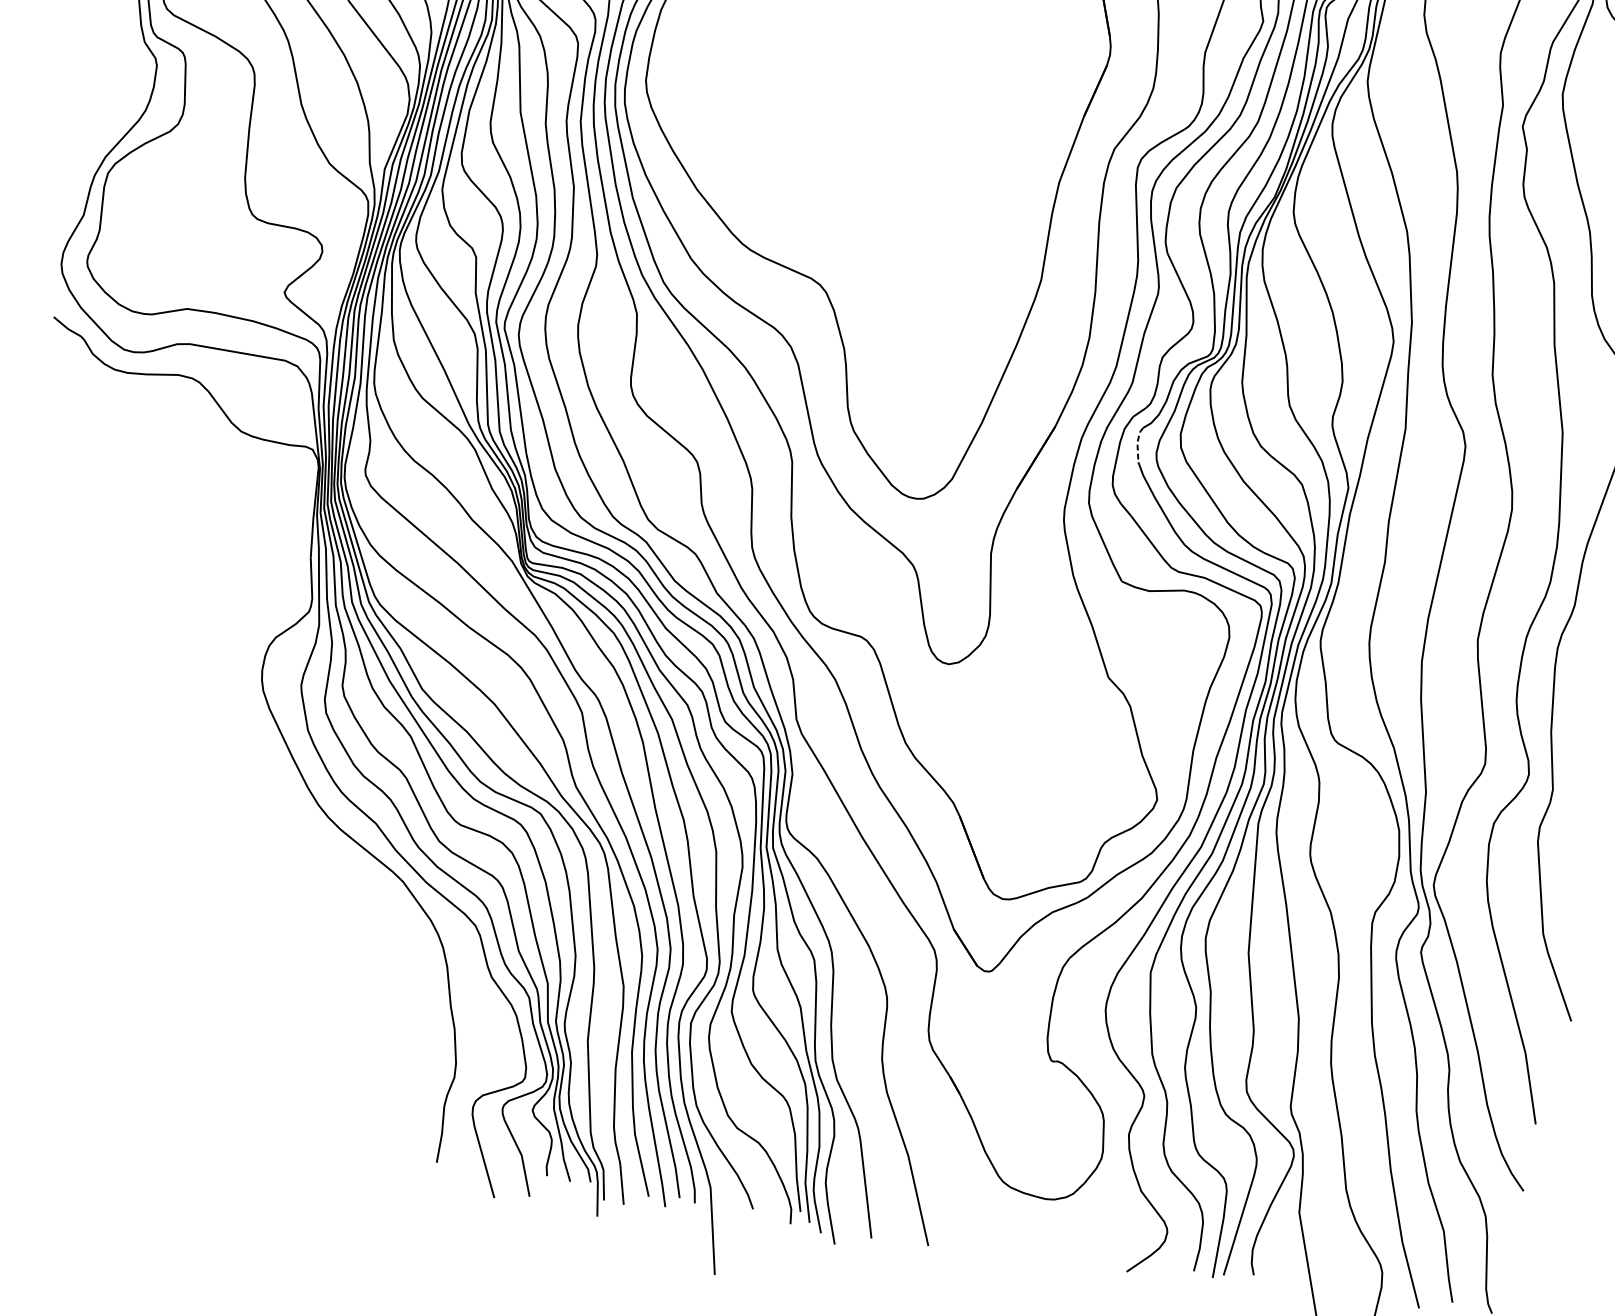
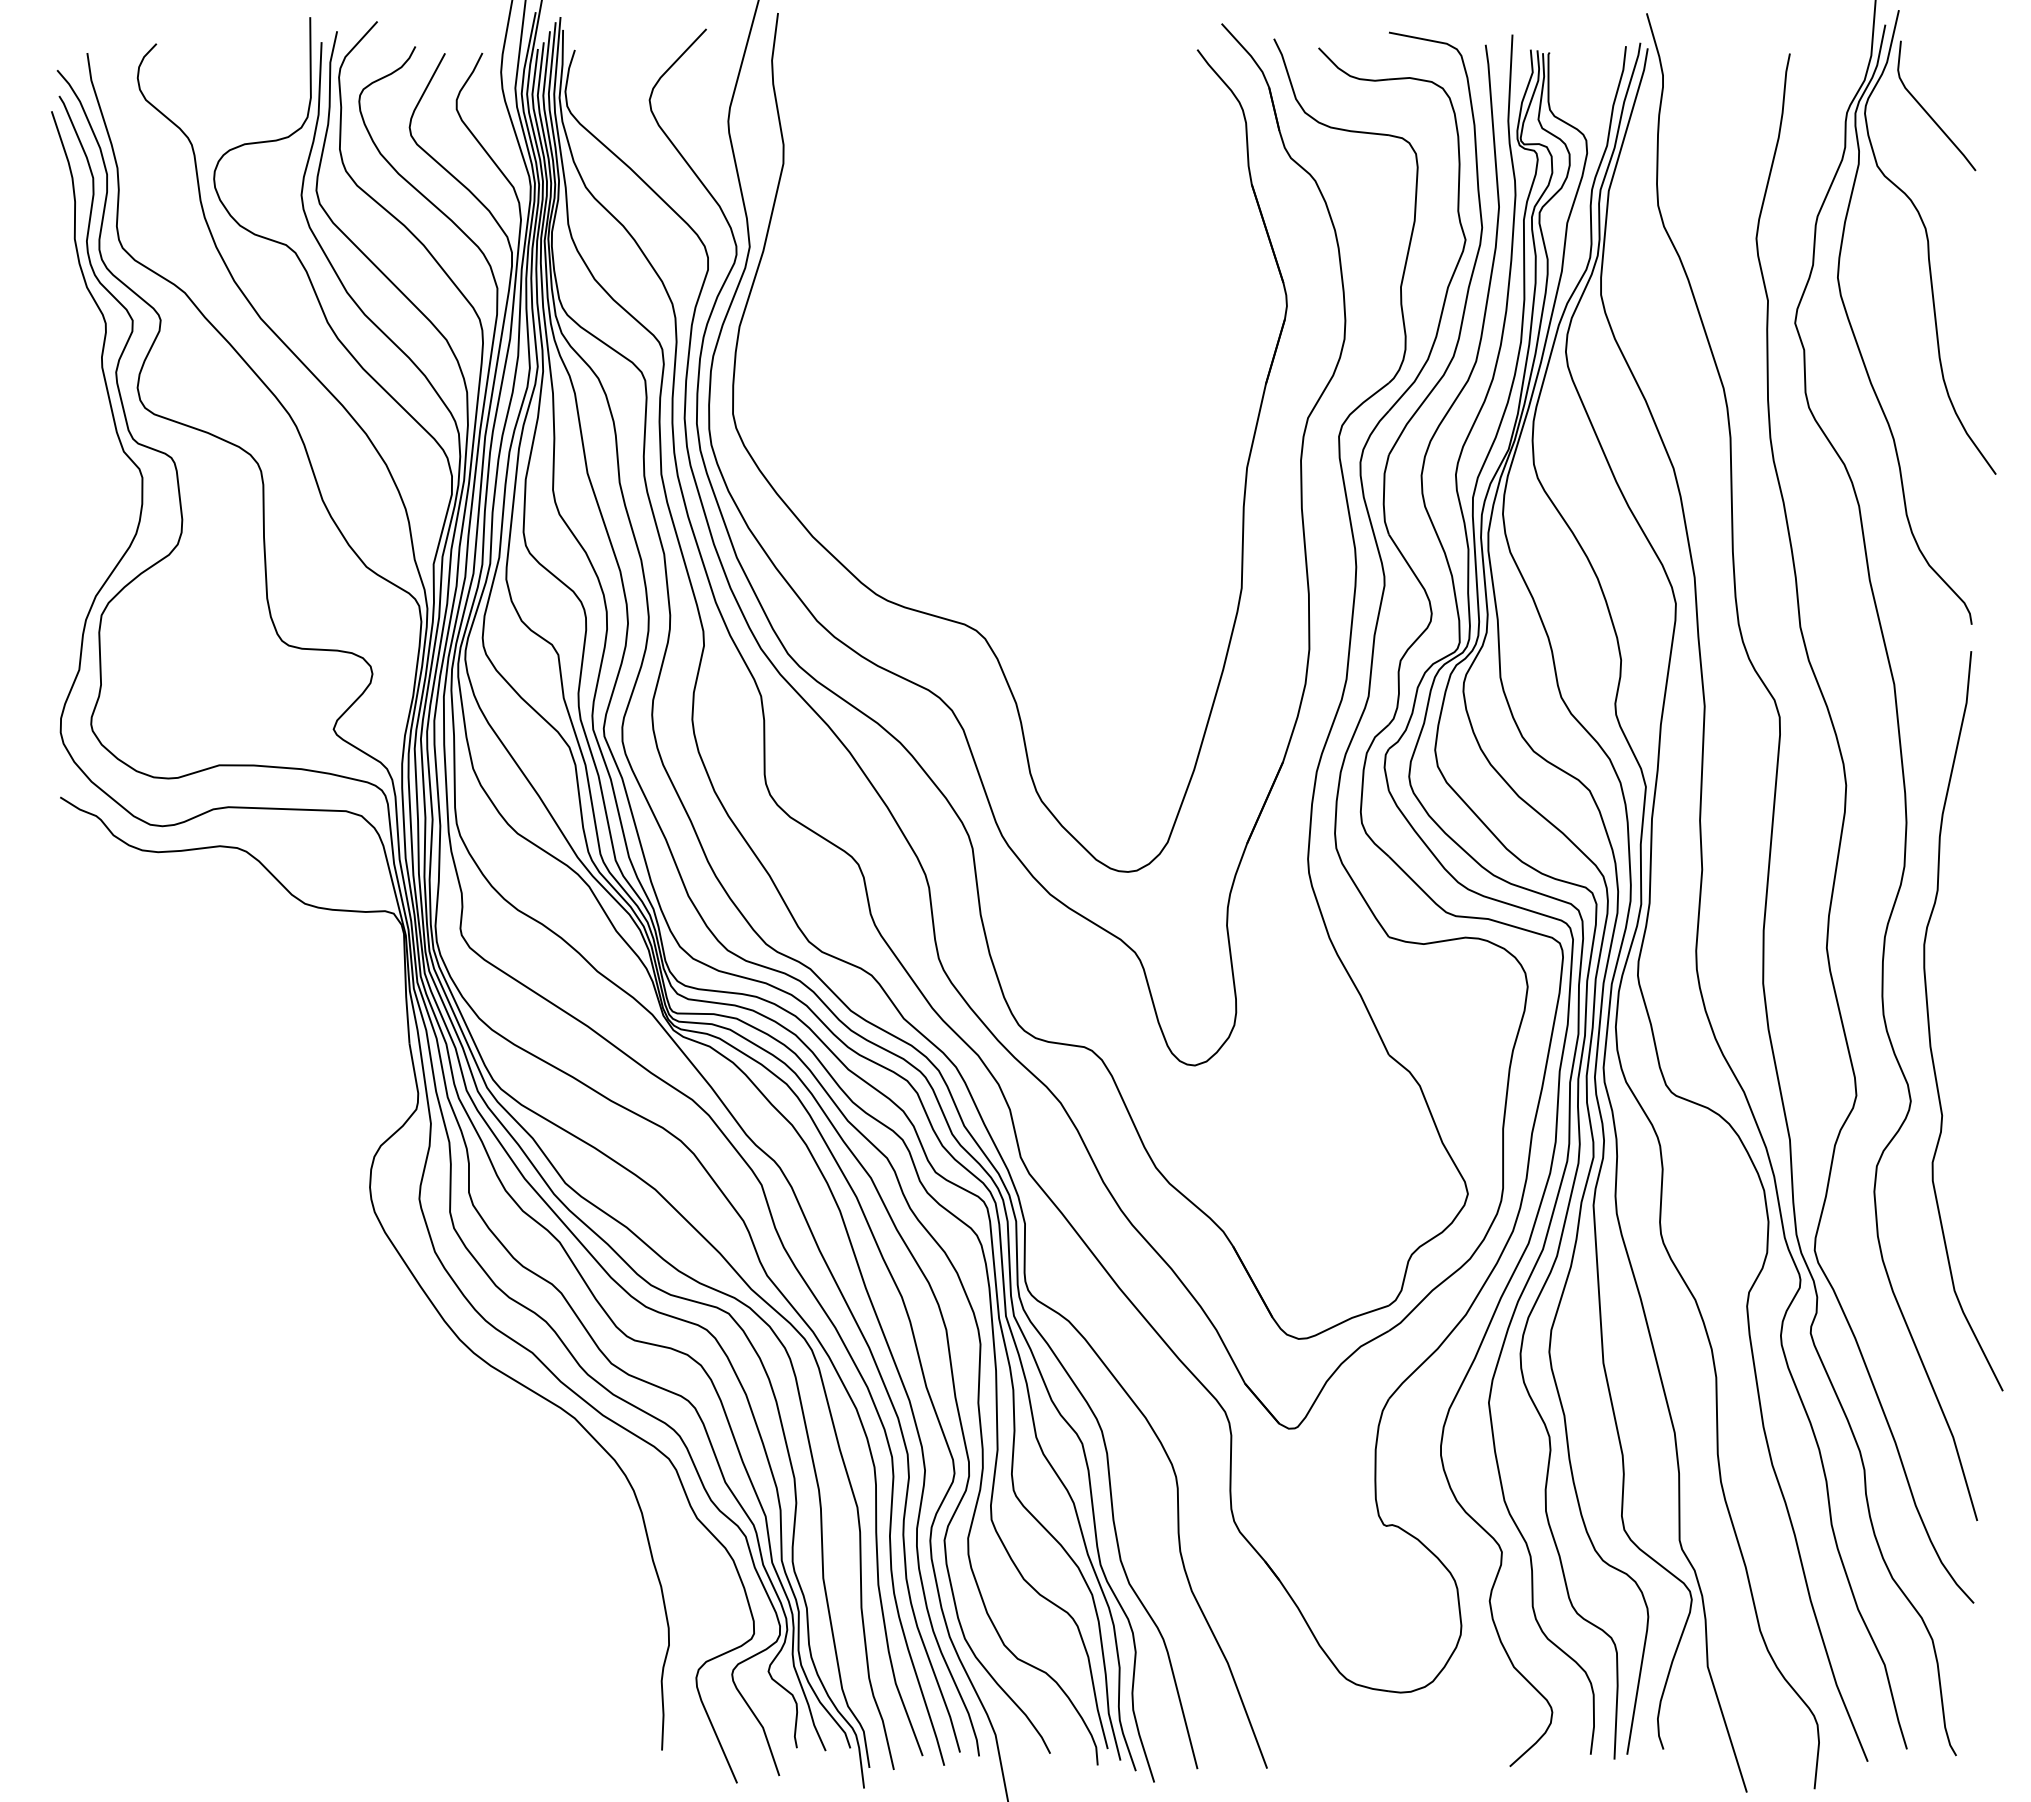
line: (1137, 443) -> (1384, 768), dashed -> solid

